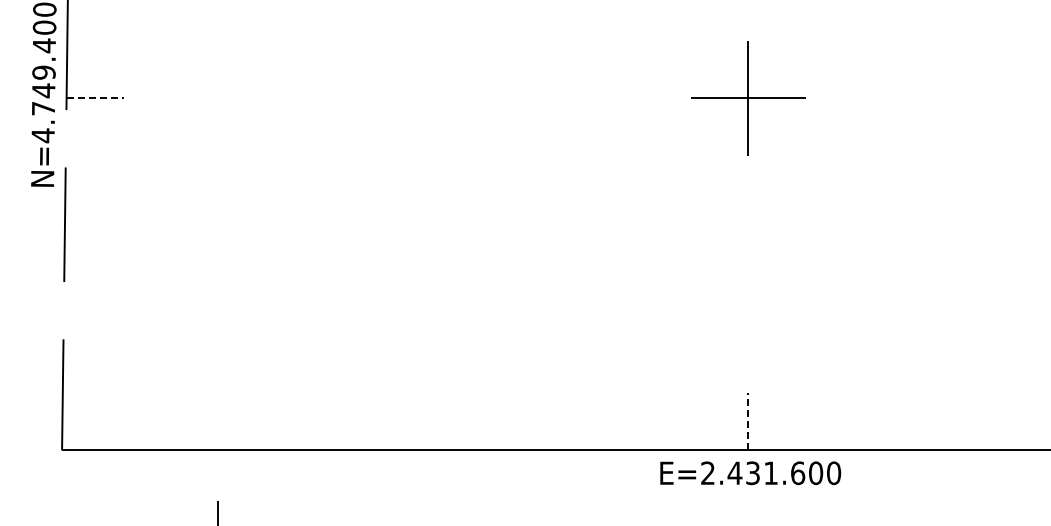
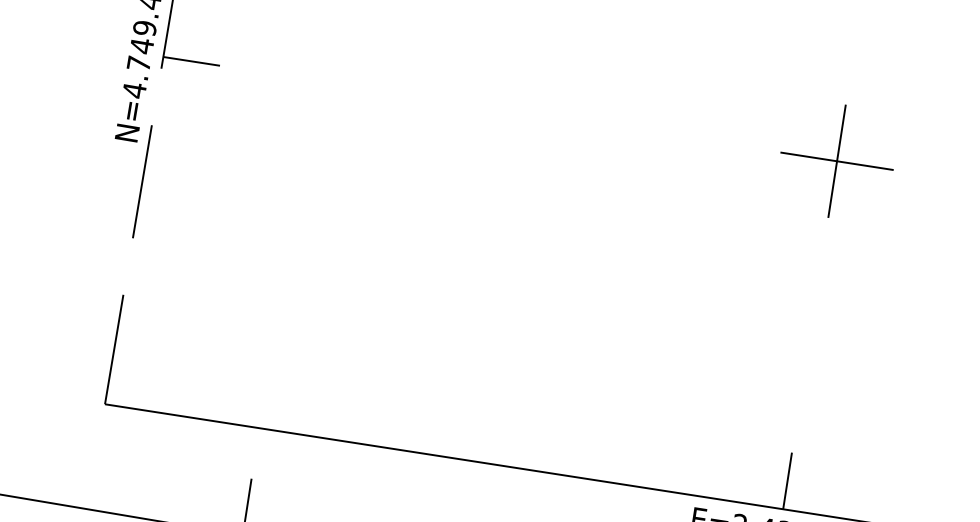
line: (95, 98) -> (191, 61), dashed -> solid
line: (748, 421) -> (787, 480), dashed -> solid

